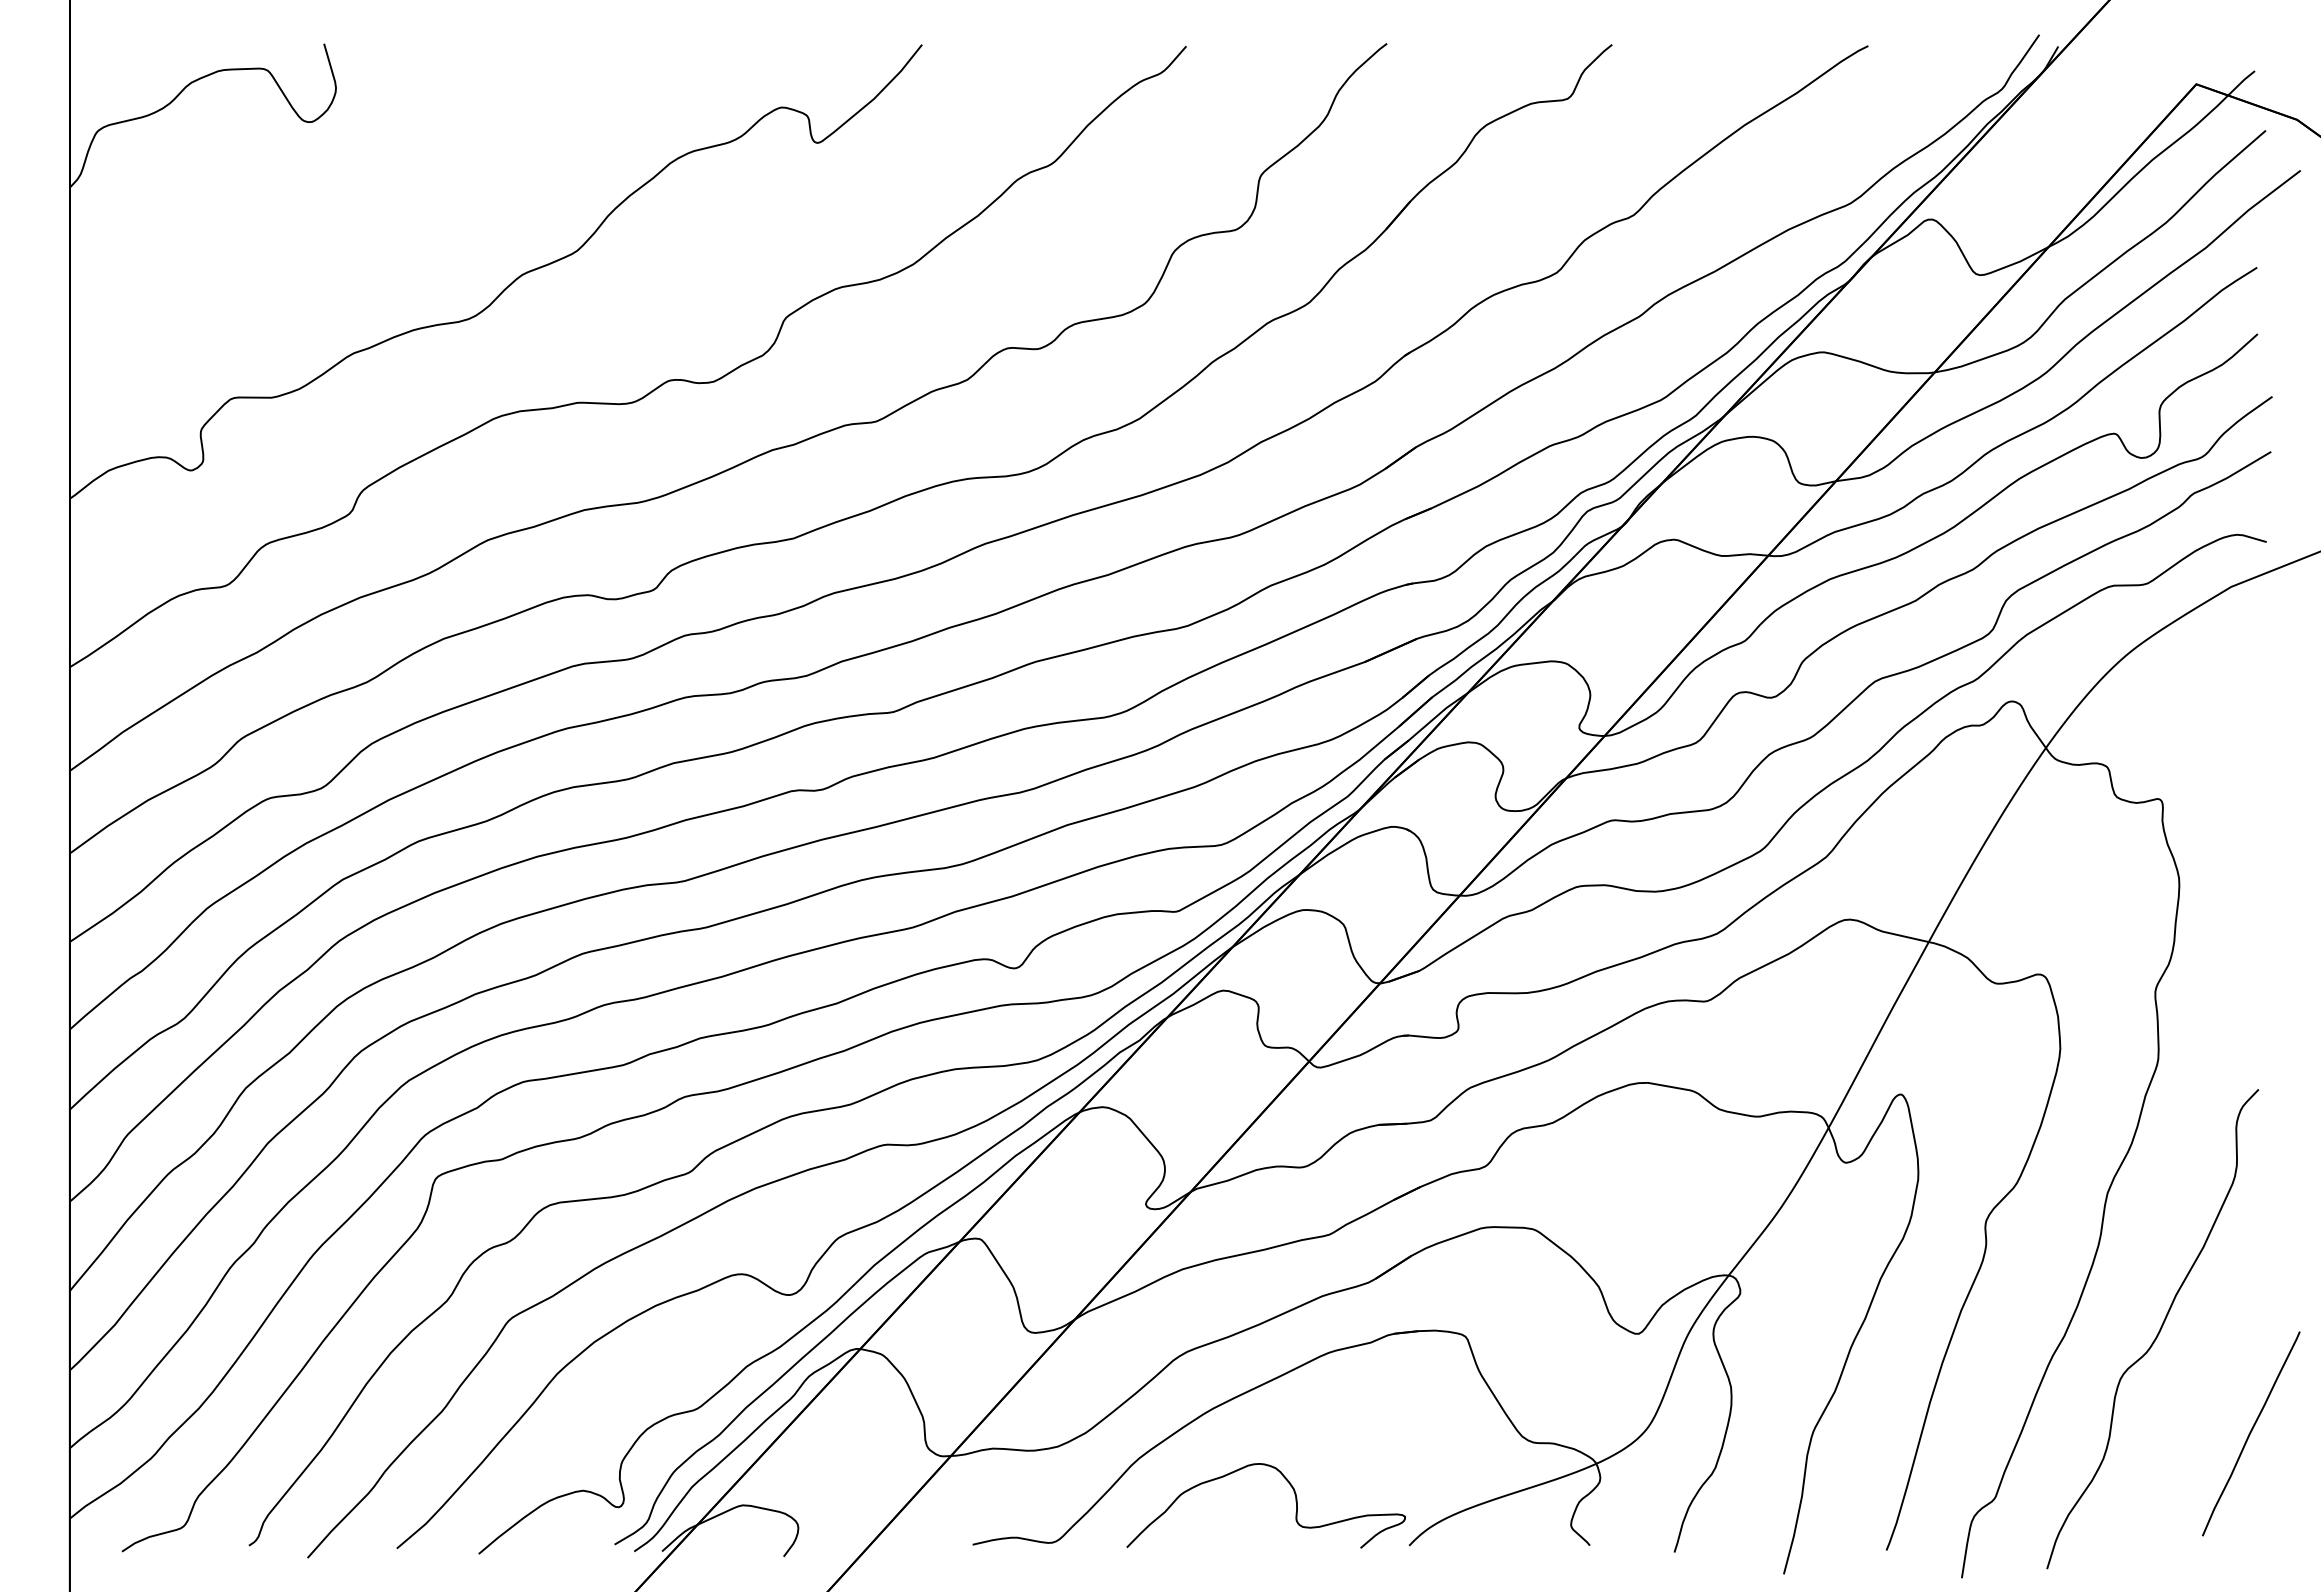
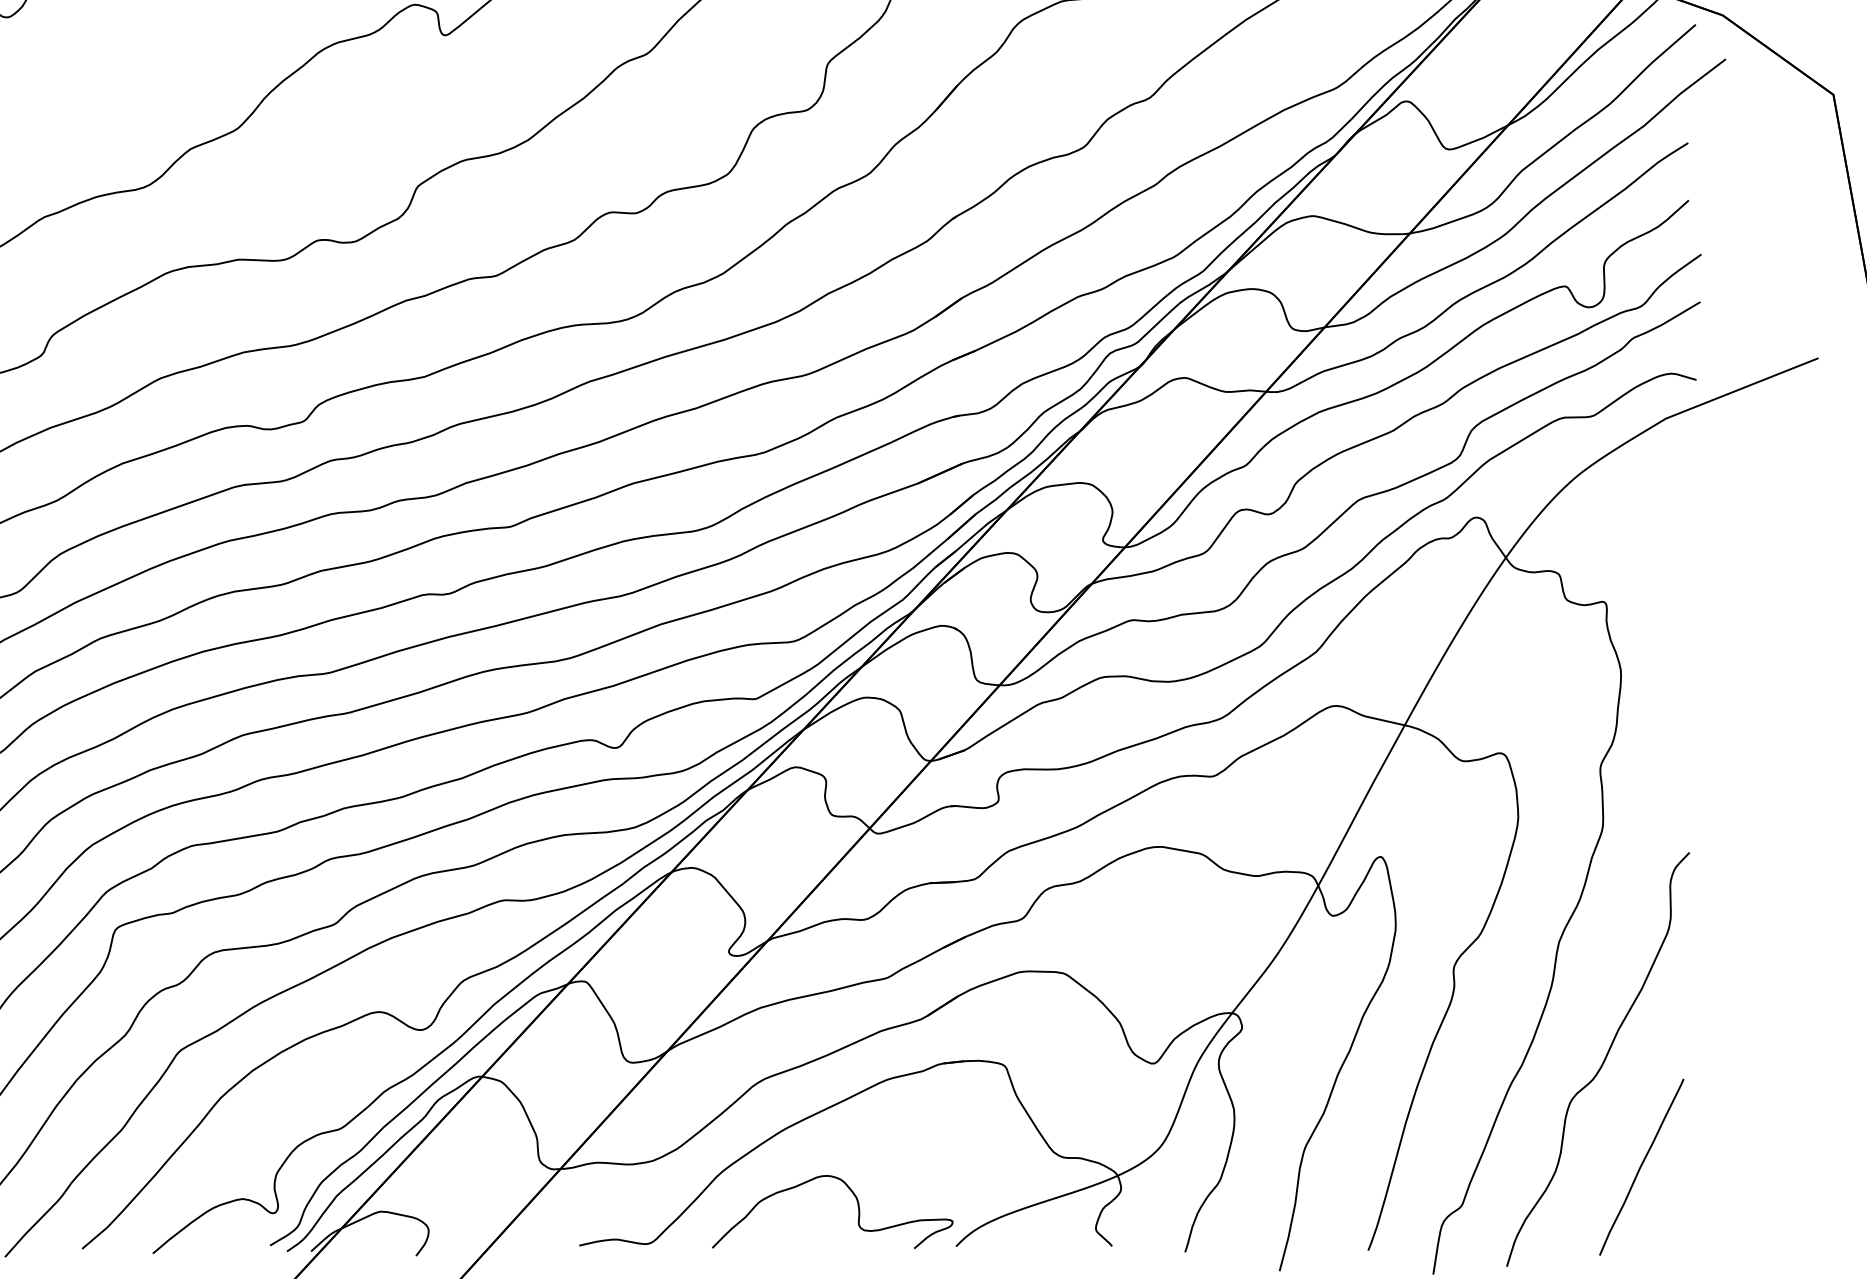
curve: (2251, 1433) -> (1641, 1166), moved

